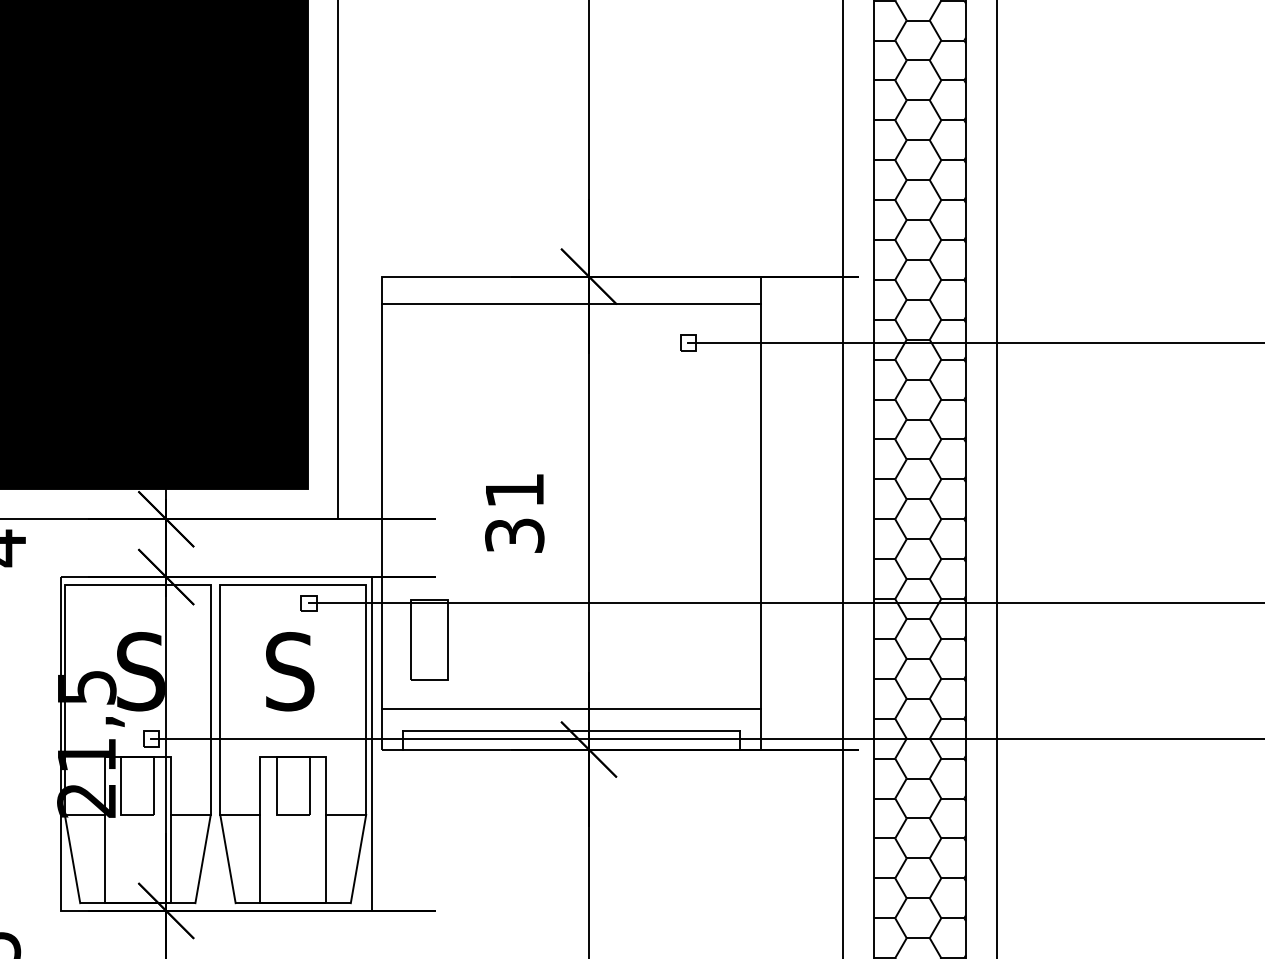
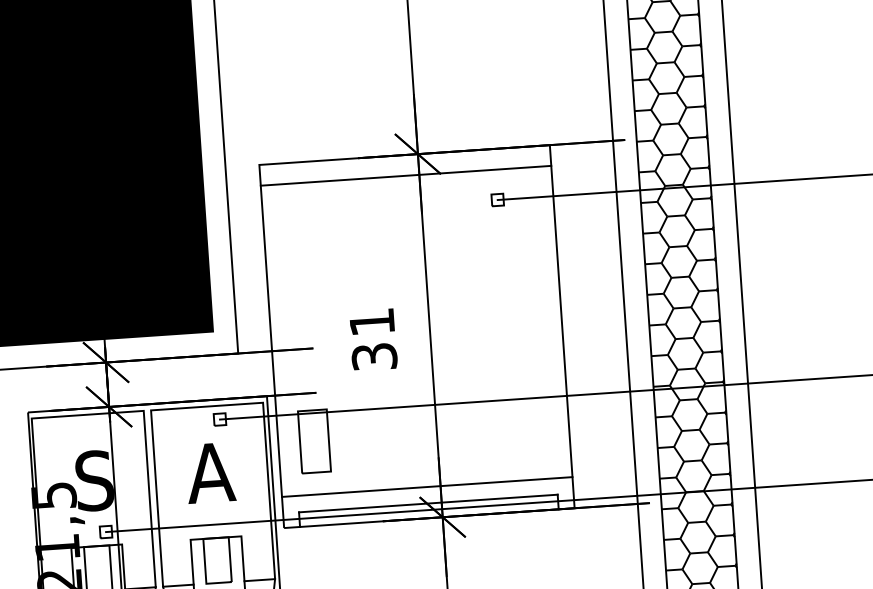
text: (291, 671) -> (210, 472), S -> A

